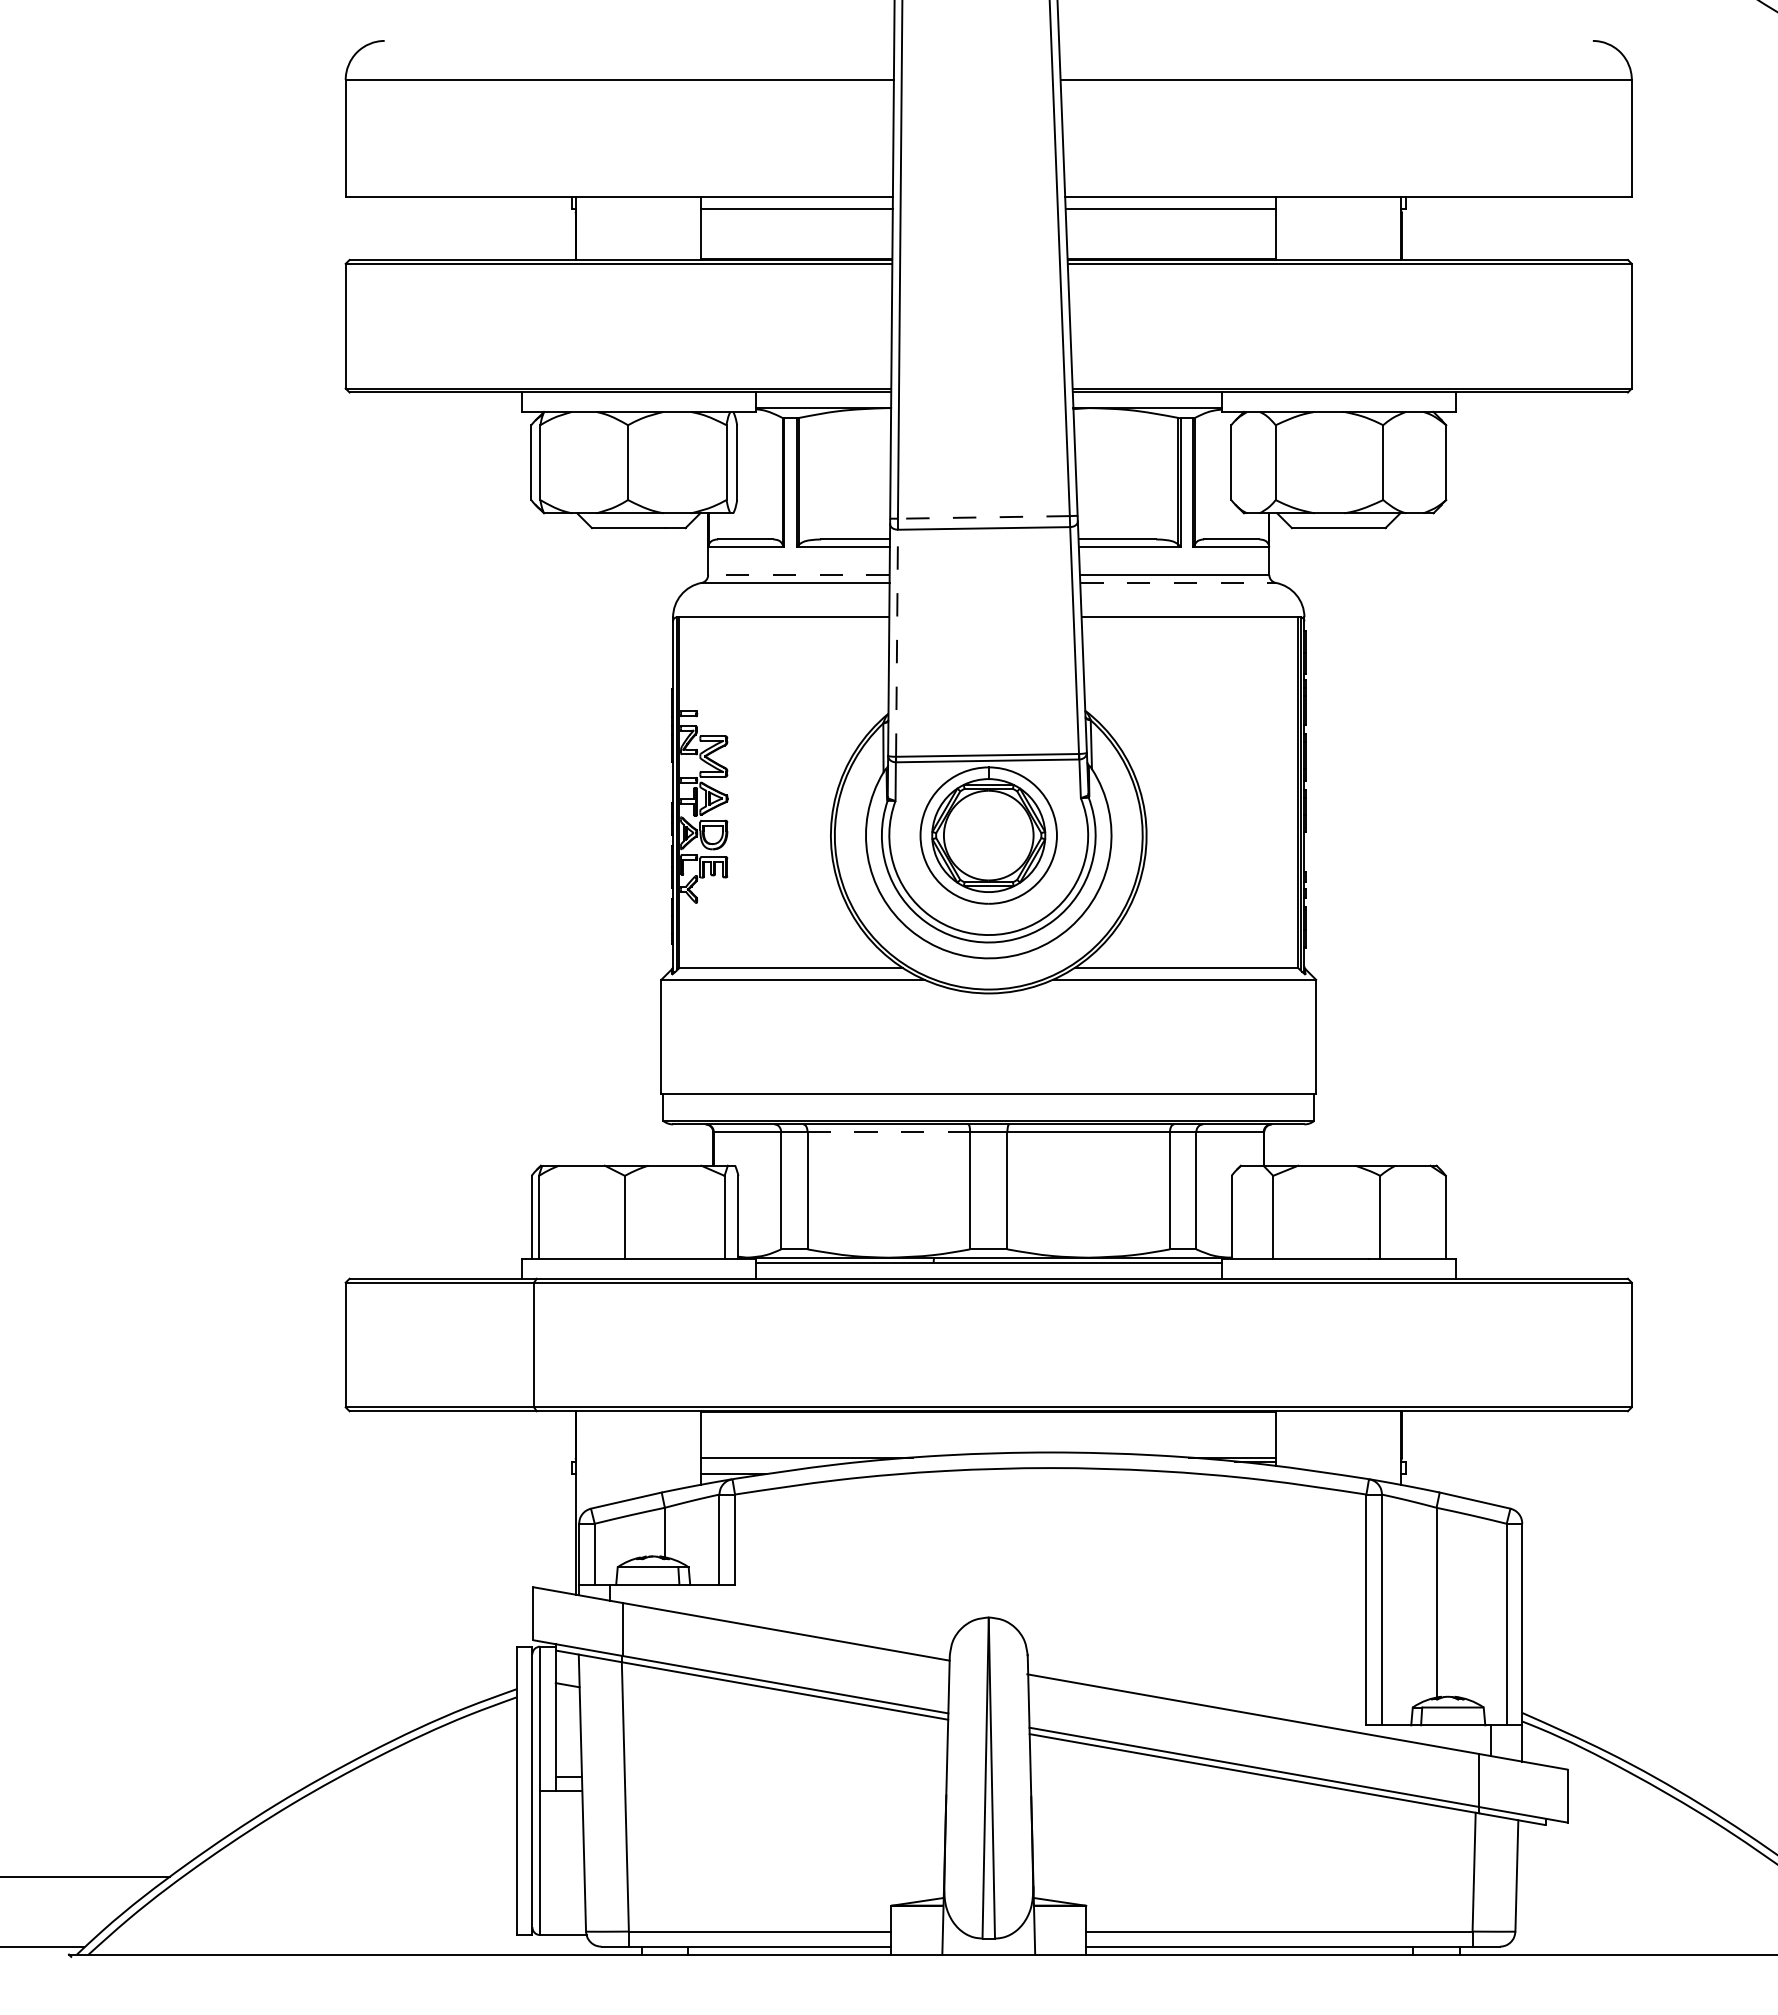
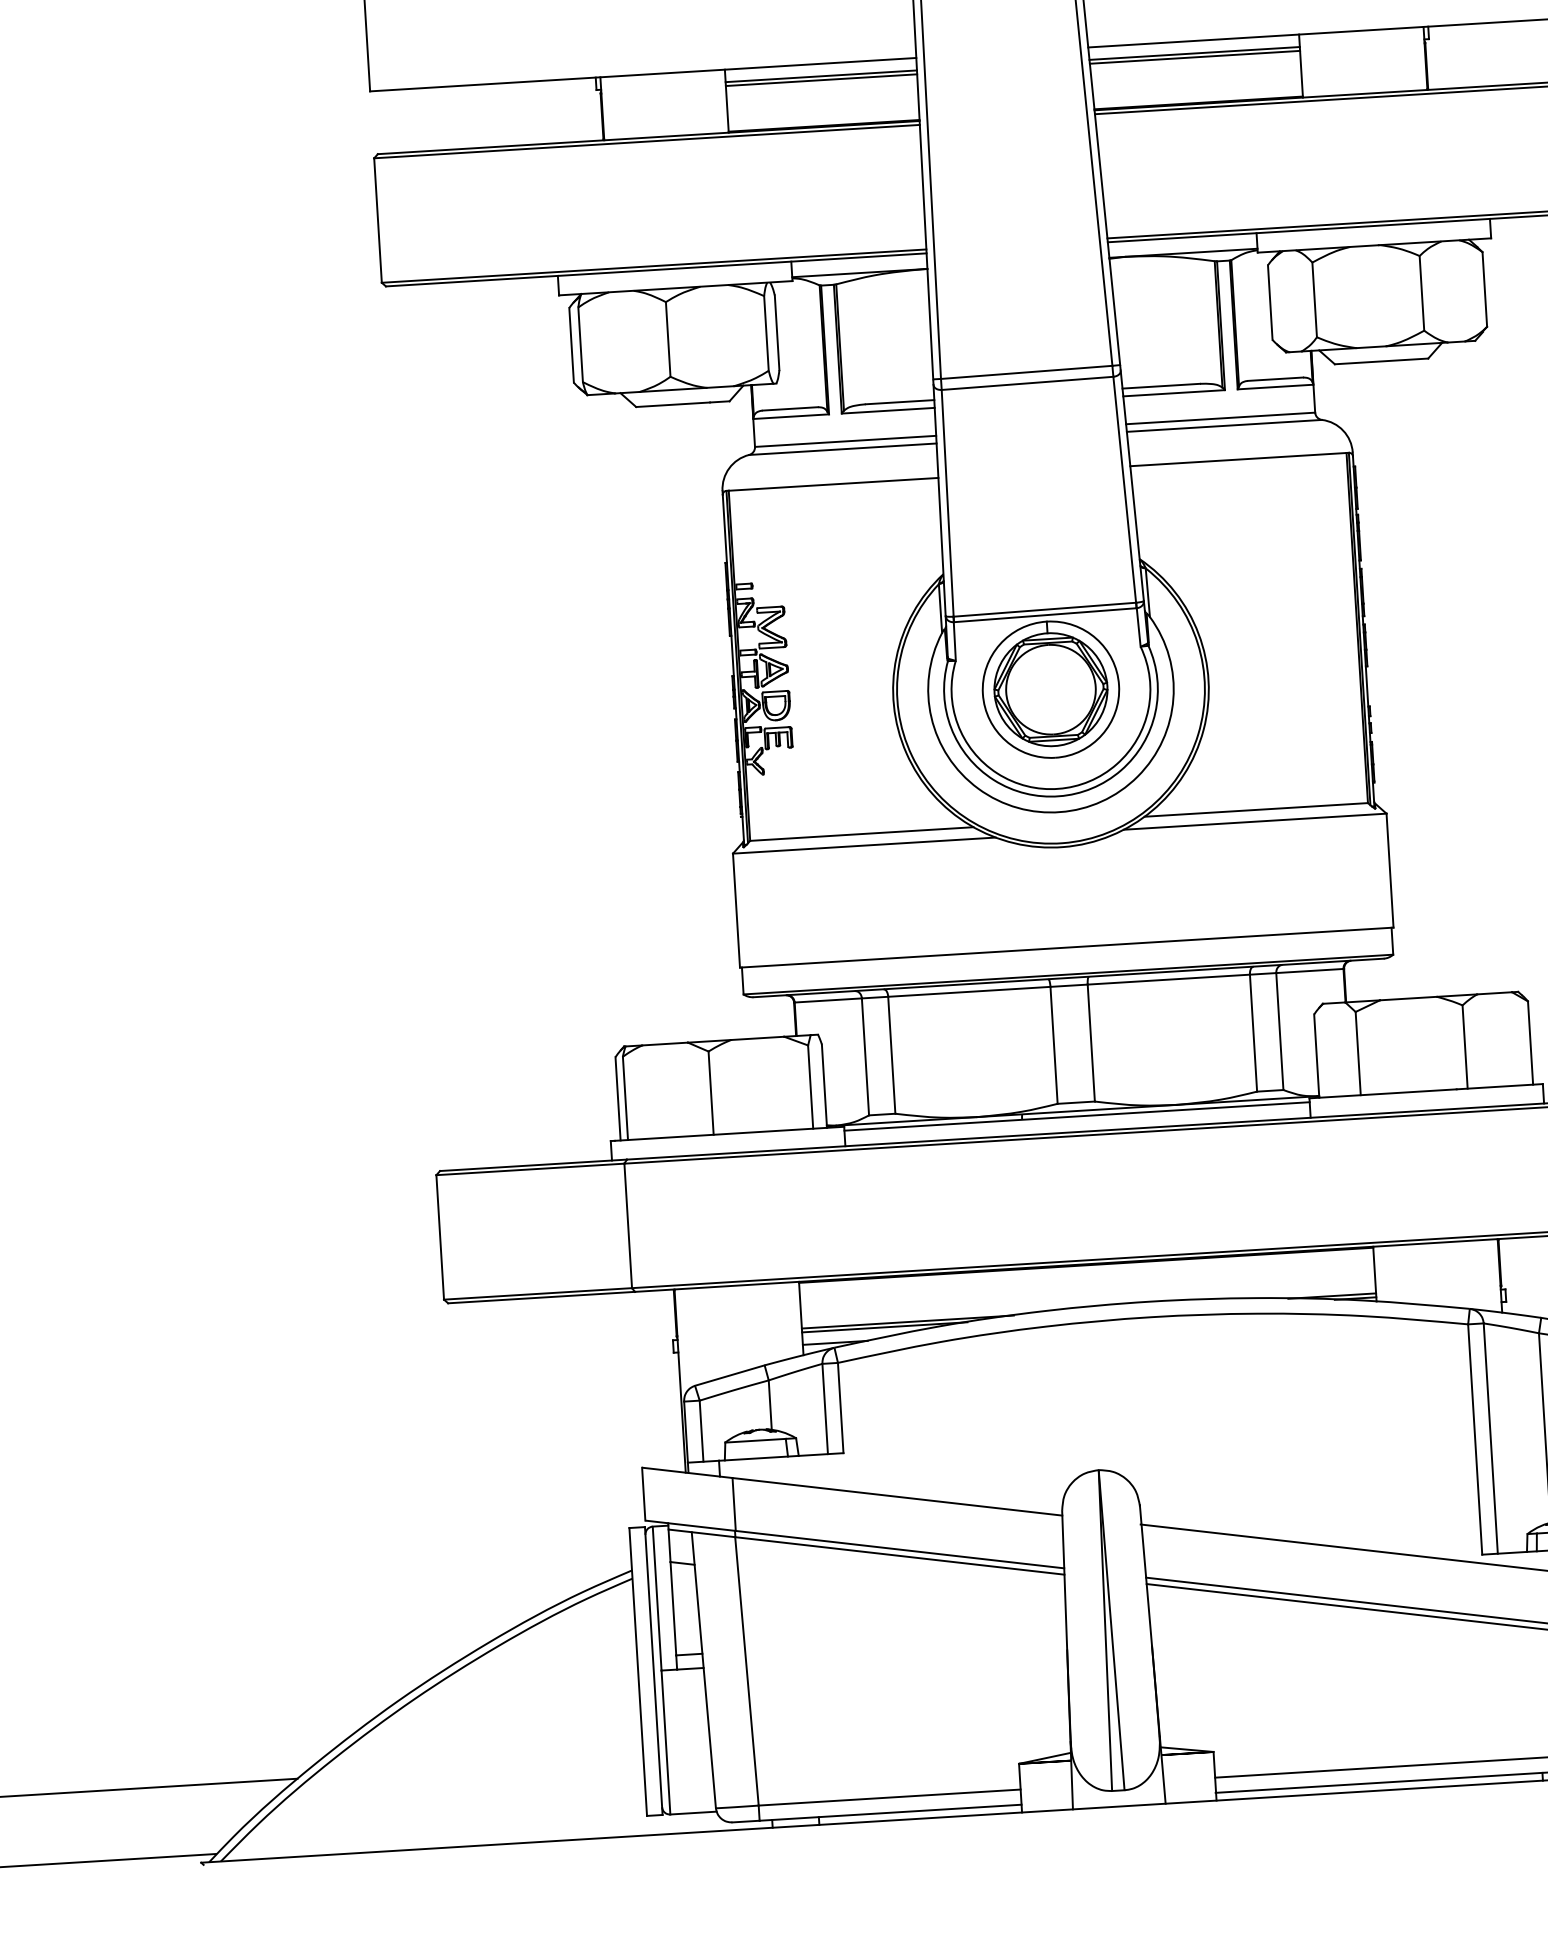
line: (796, 213) -> (821, 80), added
line: (1170, 213) -> (1194, 57), added
line: (983, 517) -> (1026, 372), dashed -> solid
line: (798, 575) -> (845, 441), dashed -> solid
line: (1178, 582) -> (1224, 425), dashed -> solid
line: (897, 643) -> (948, 503), dashed -> solid
line: (889, 1132) -> (970, 992), dashed -> solid
line: (783, 1461) -> (884, 1326), added

